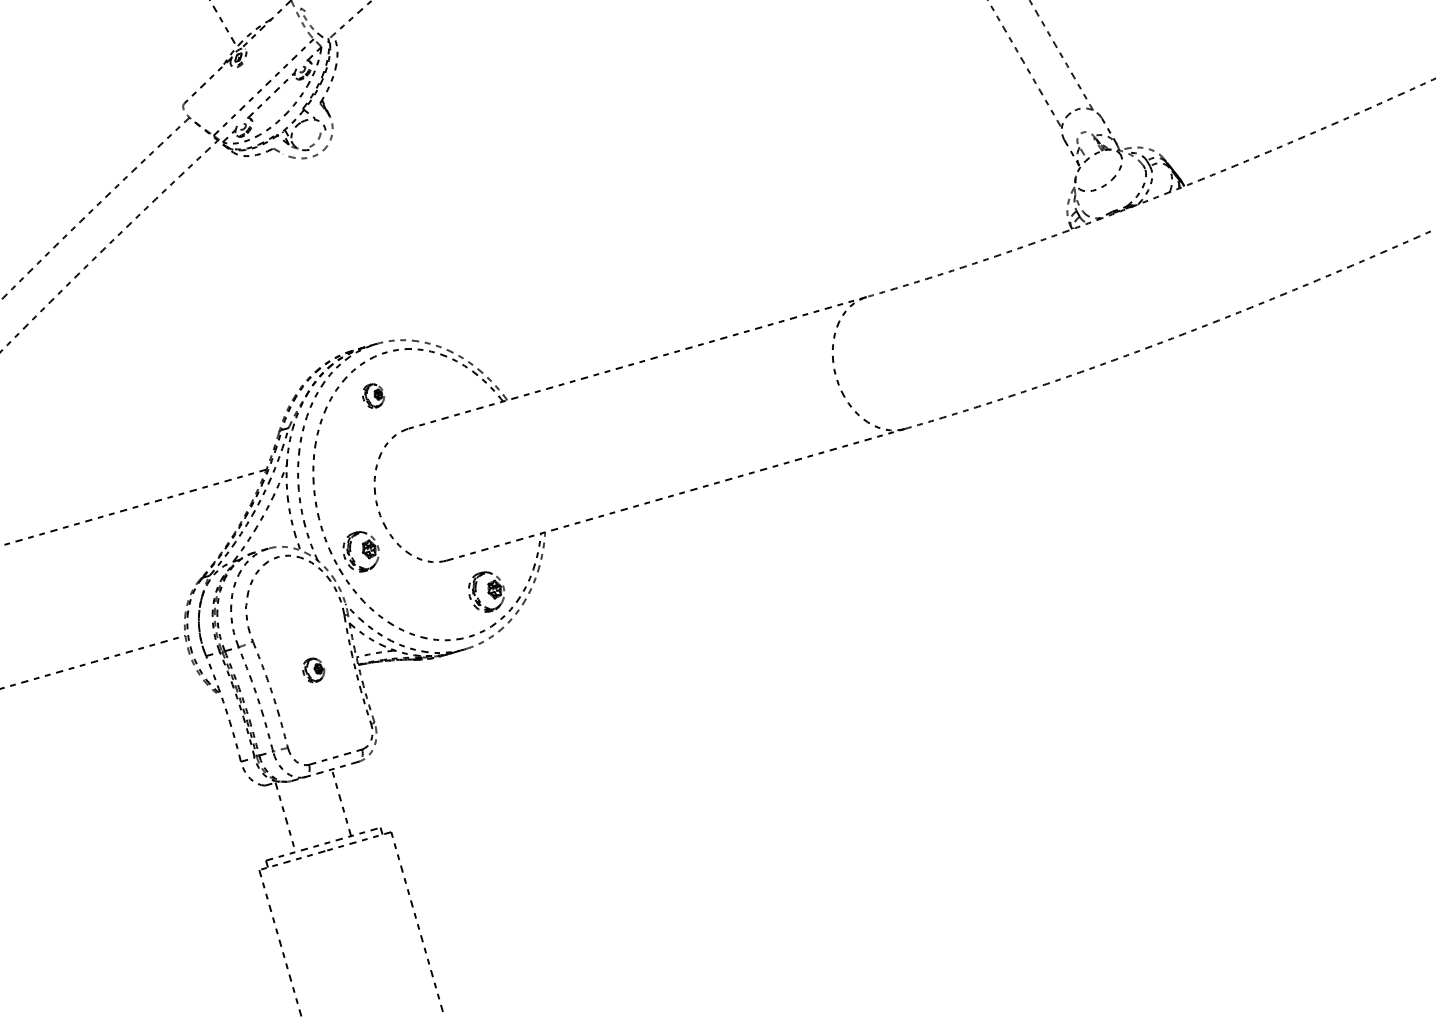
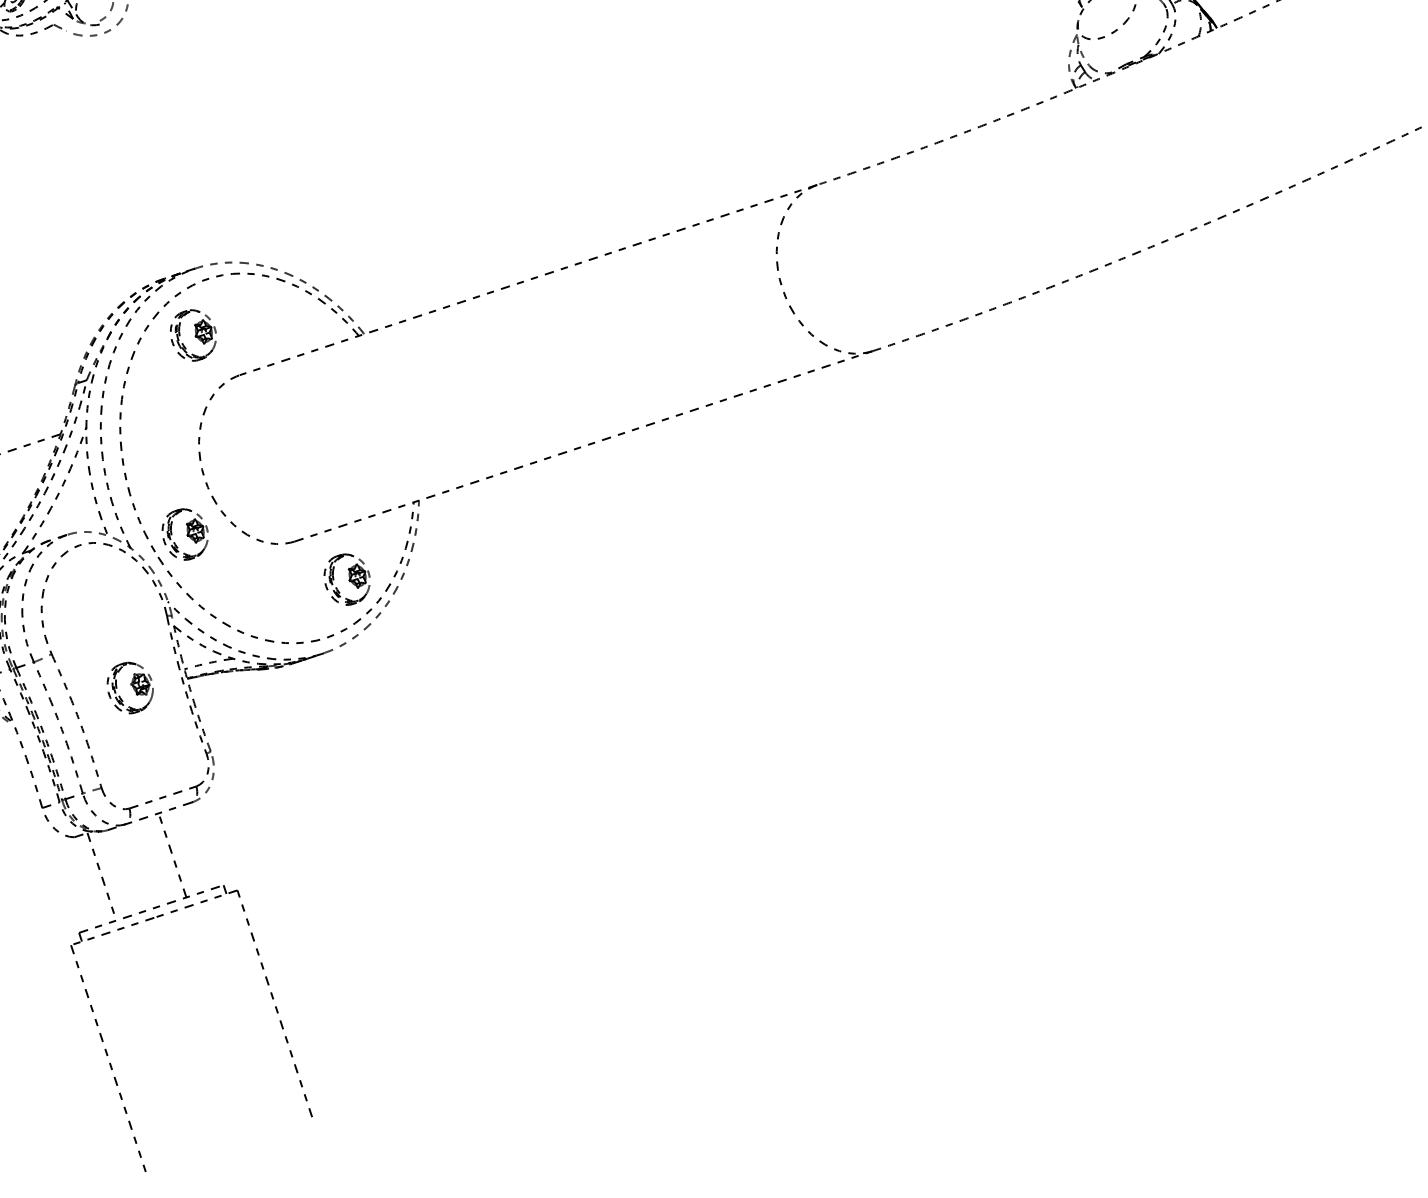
part: (373, 395) -> (193, 334), size x1.67
part: (313, 670) -> (130, 688), size x1.67

